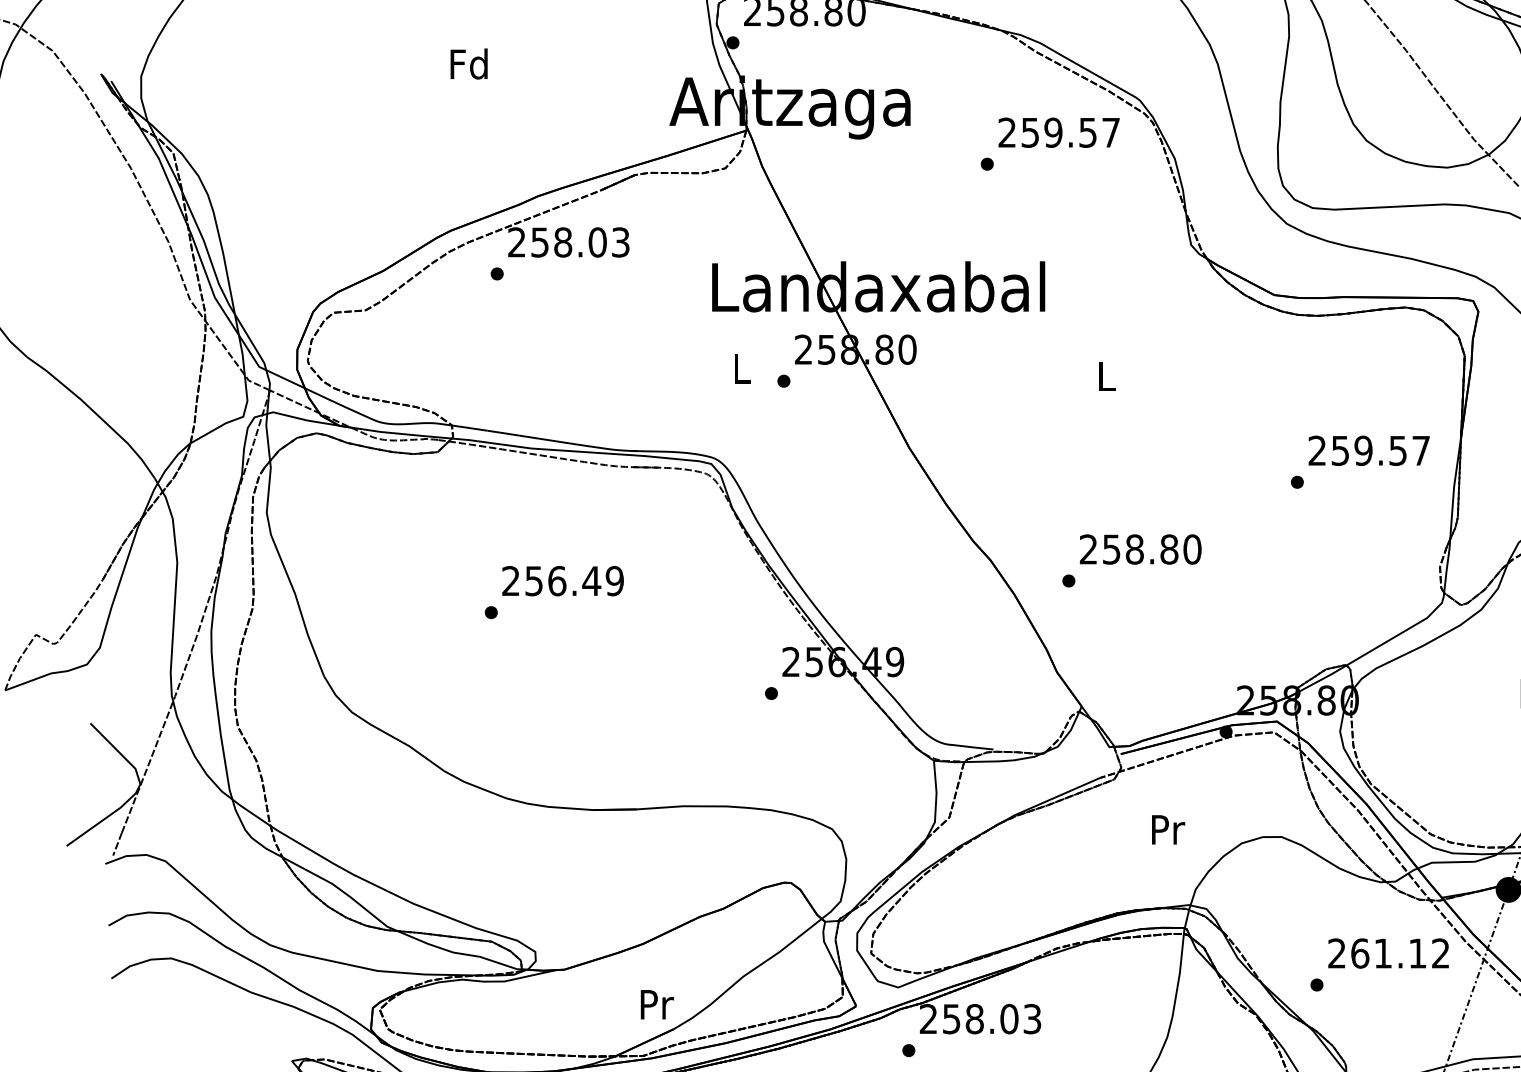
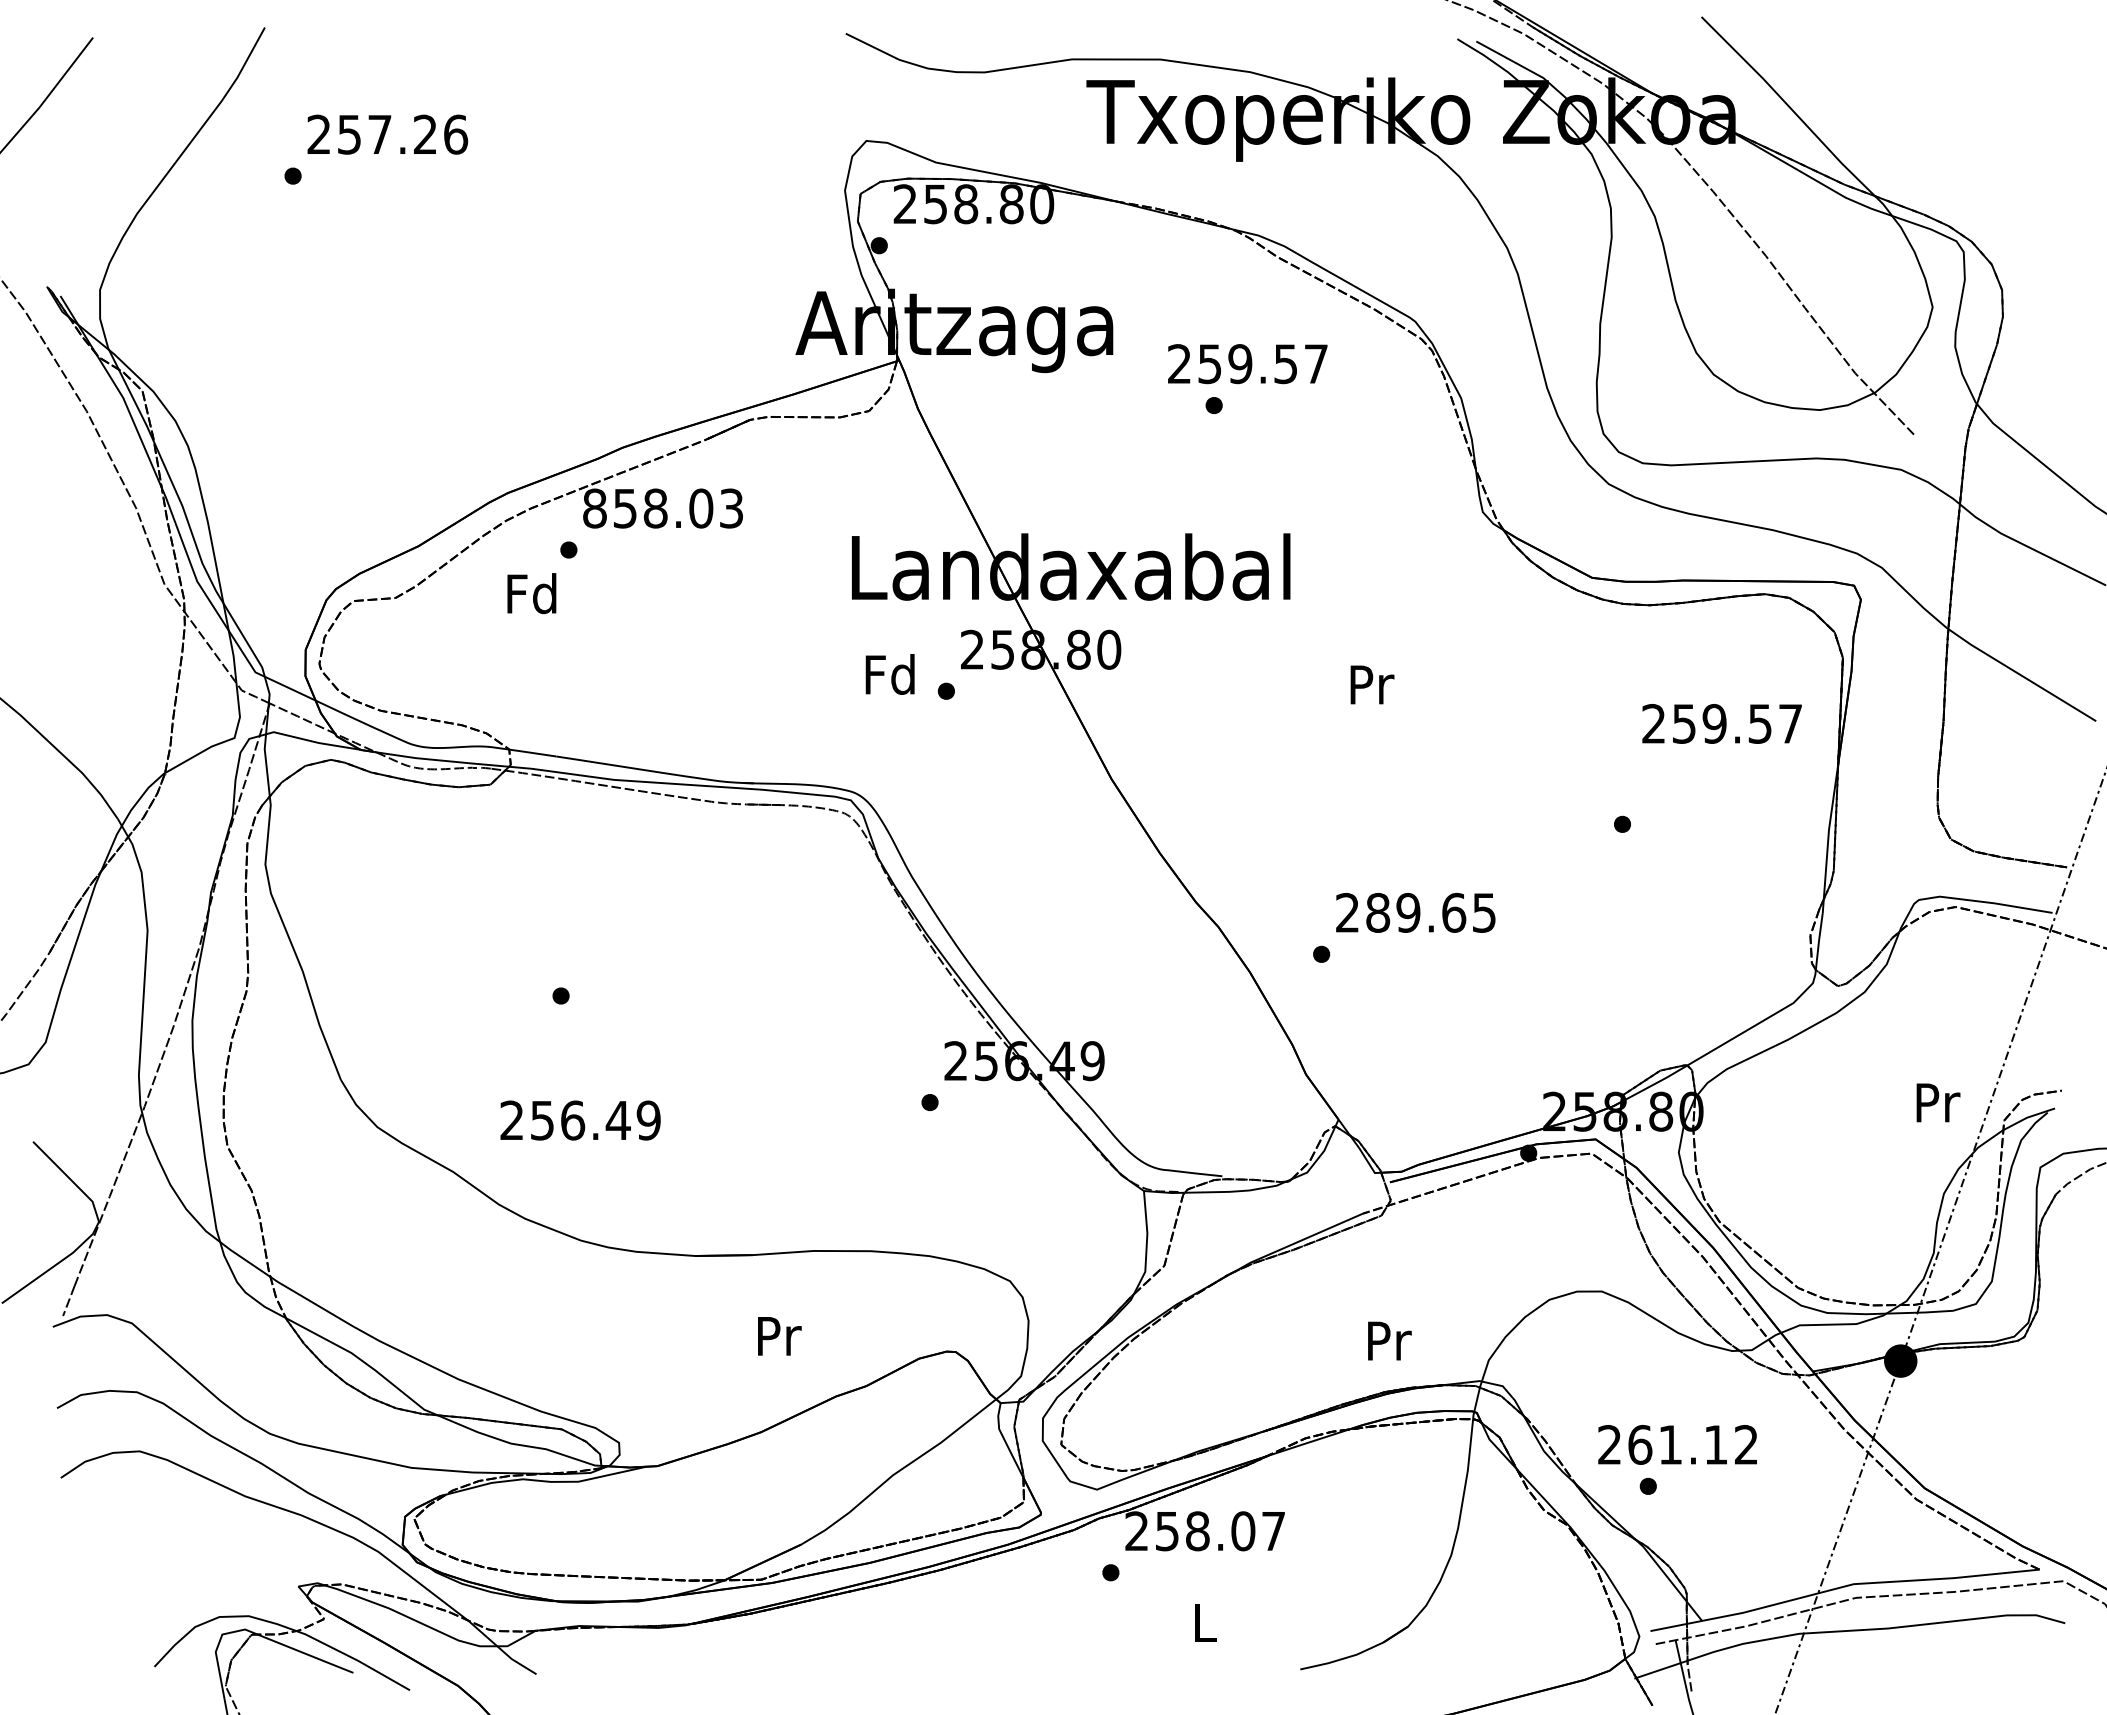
text: (468, 63) -> (531, 593), moved
text: (1058, 133) -> (1247, 364), moved
text: (516, 242) -> (594, 508), 258.03 -> 858.03
text: (740, 368) -> (889, 674), L -> Fd
text: (1107, 376) -> (1372, 684), L -> Pr
text: (1368, 450) -> (1721, 723), moved
text: (1152, 549) -> (1431, 912), 258.80 -> 289.65
text: (563, 581) -> (580, 1120), moved
text: (1168, 829) -> (1389, 1340), moved
text: (1388, 953) -> (1677, 1444), moved
text: (657, 1004) -> (779, 1336), moved
text: (1032, 1019) -> (1273, 1531), 258.03 -> 258.07

